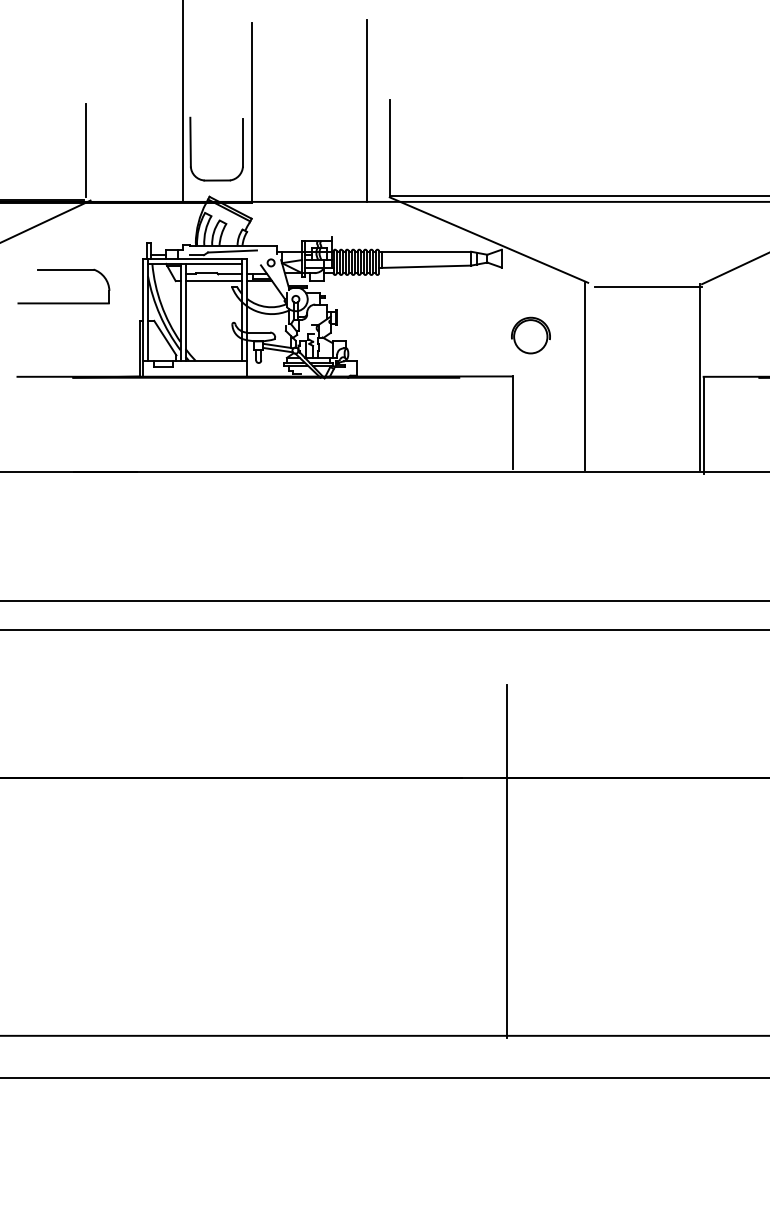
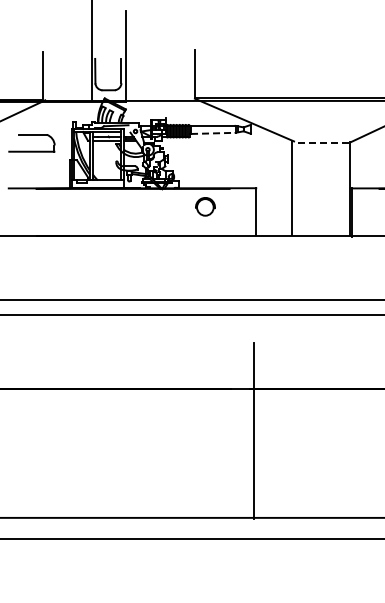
line: (366, 108) -> (183, 54), removed
line: (427, 266) -> (213, 133), solid -> dashed
line: (649, 286) -> (324, 143), solid -> dashed
part: (531, 334) -> (205, 206), moved

